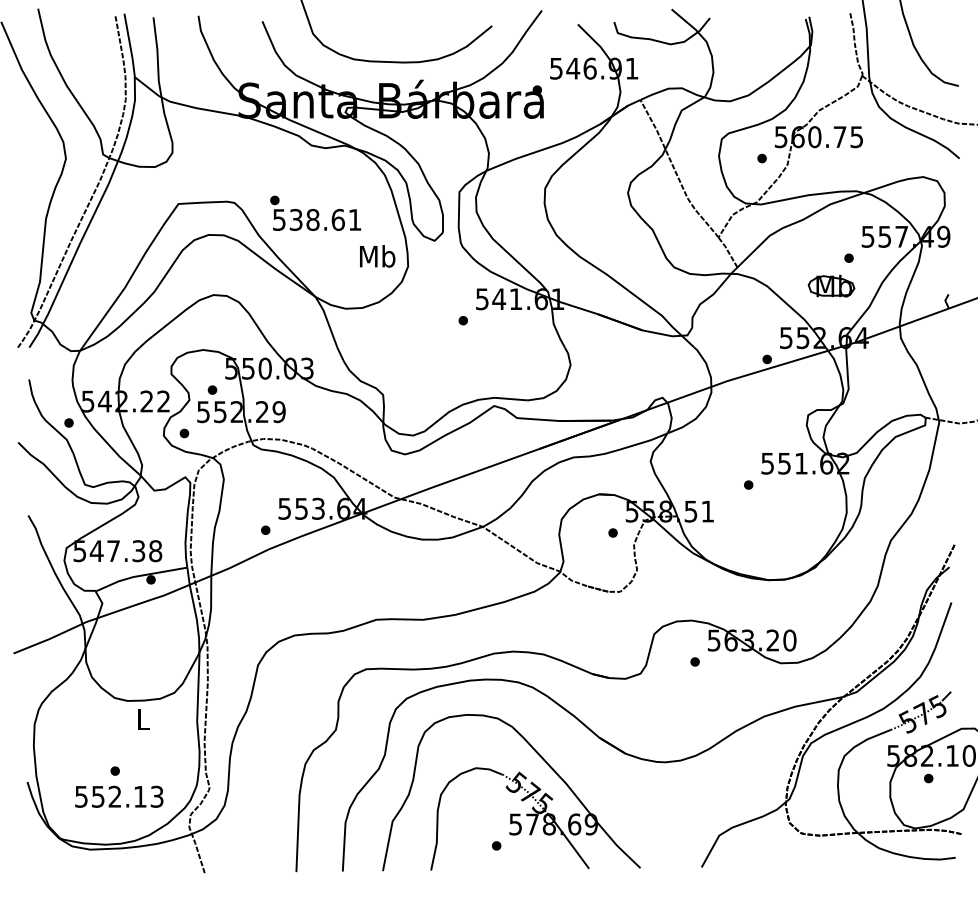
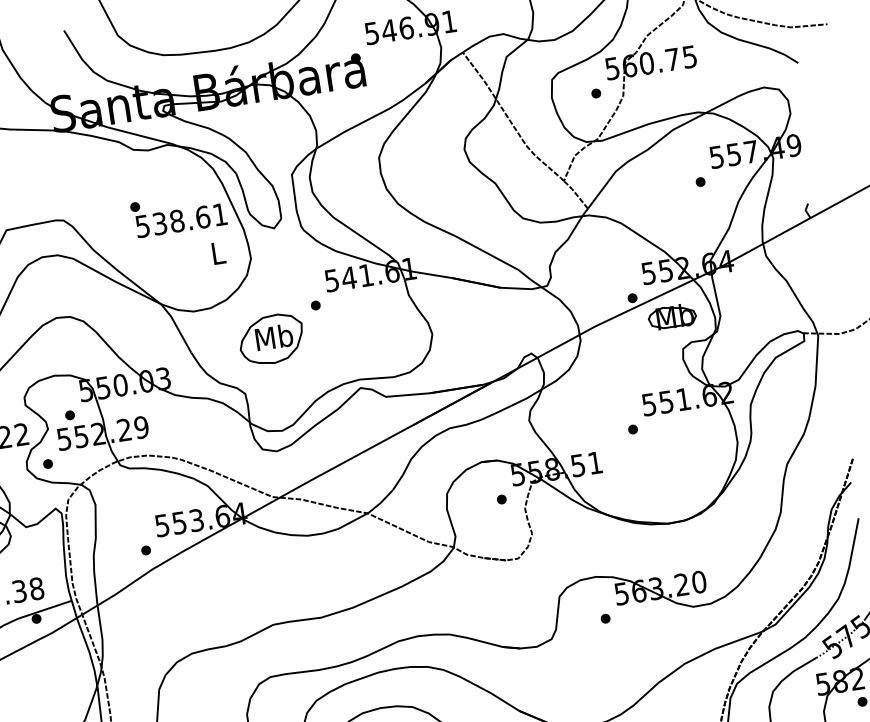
text: (315, 212) -> (178, 213), moved
text: (377, 256) -> (218, 253), Mb -> L
part: (831, 285) -> (672, 316), moved
part: (416, 346) -> (271, 339), added

